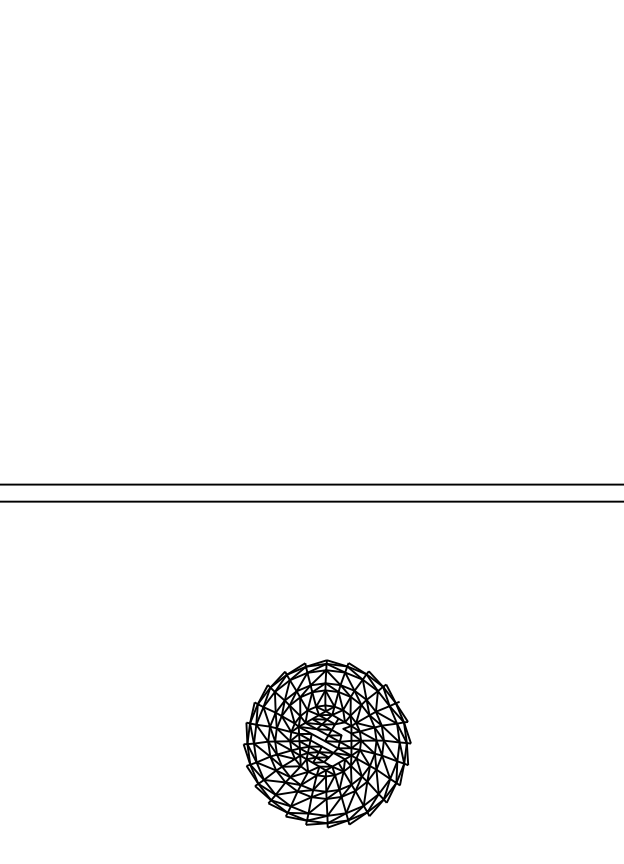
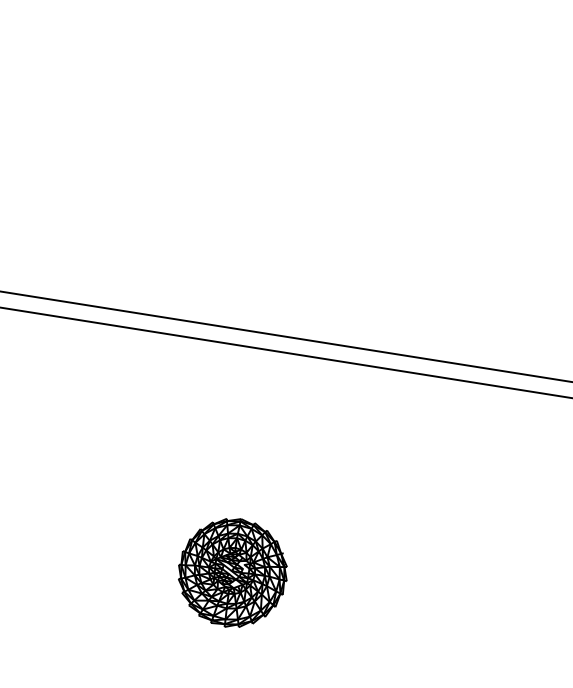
part: (327, 743) -> (233, 572), size x0.7

